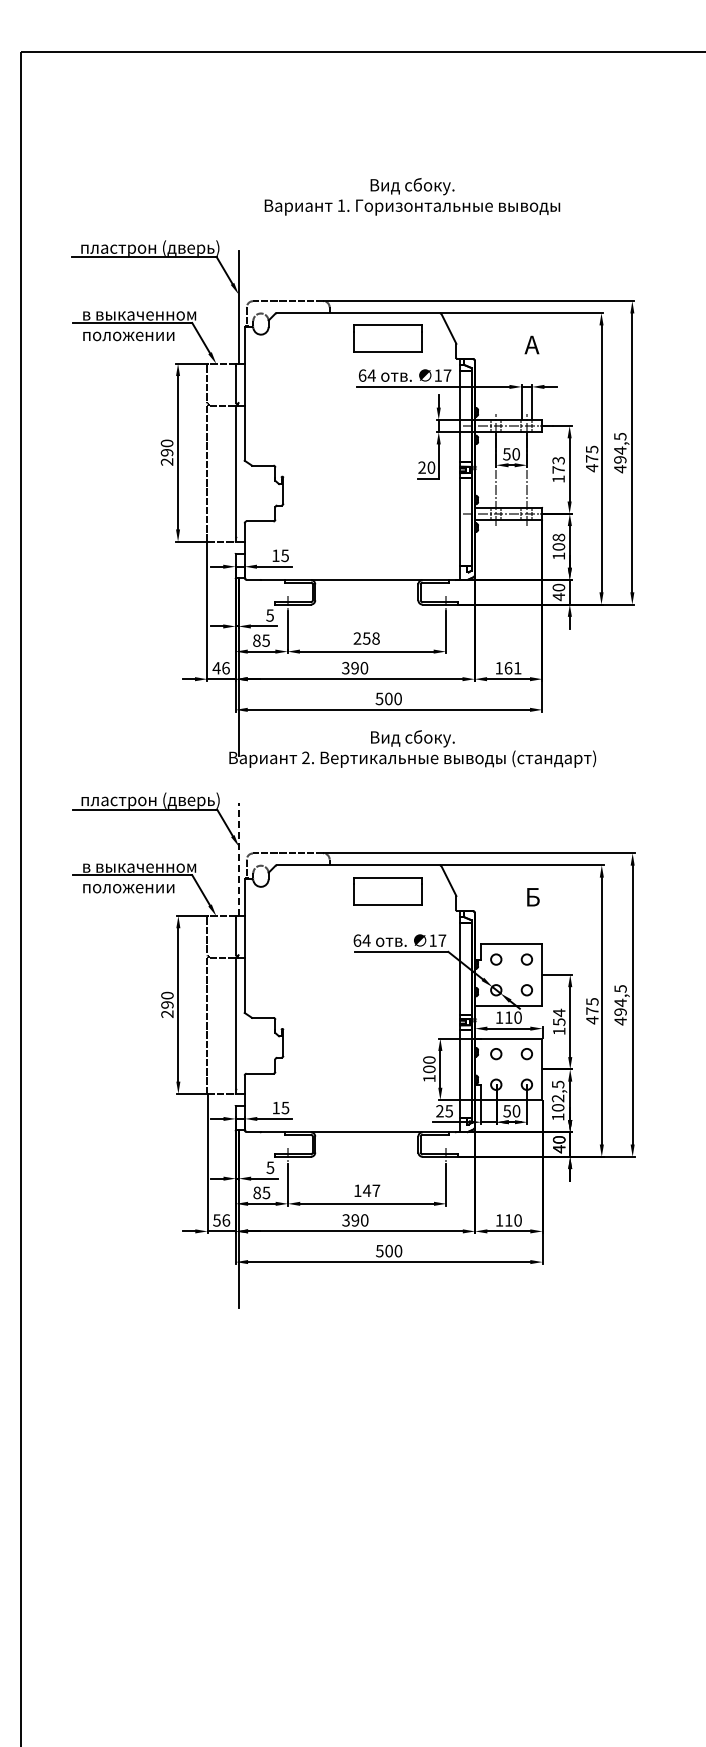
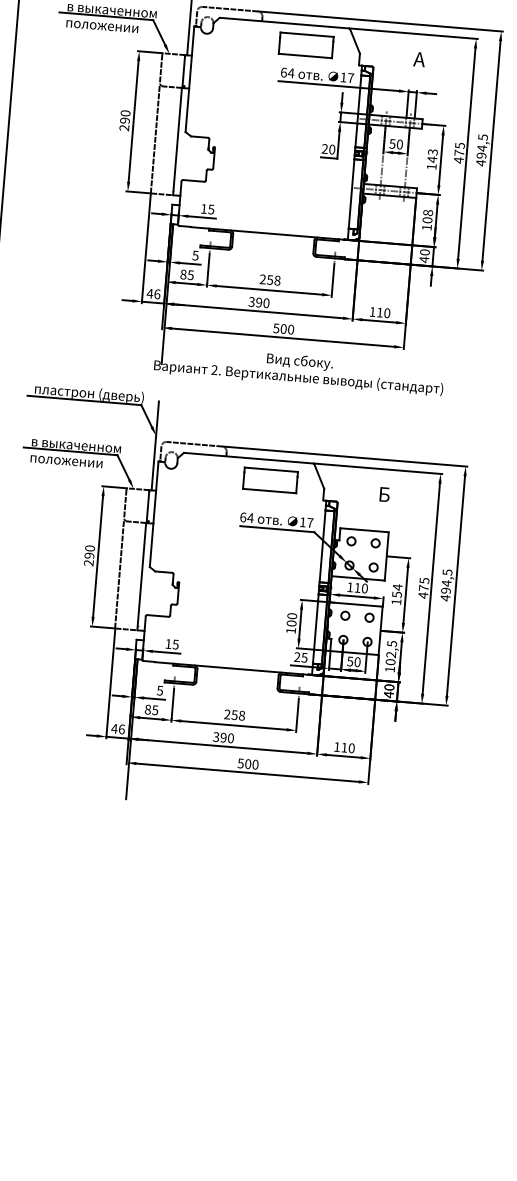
text: (558, 469) -> (432, 159), 173 -> 143
text: (512, 668) -> (383, 313), 161 -> 110
line: (239, 859) -> (155, 445), dashed -> solid
text: (367, 1190) -> (235, 714), 147 -> 258
text: (216, 1220) -> (114, 728), 56 -> 46

